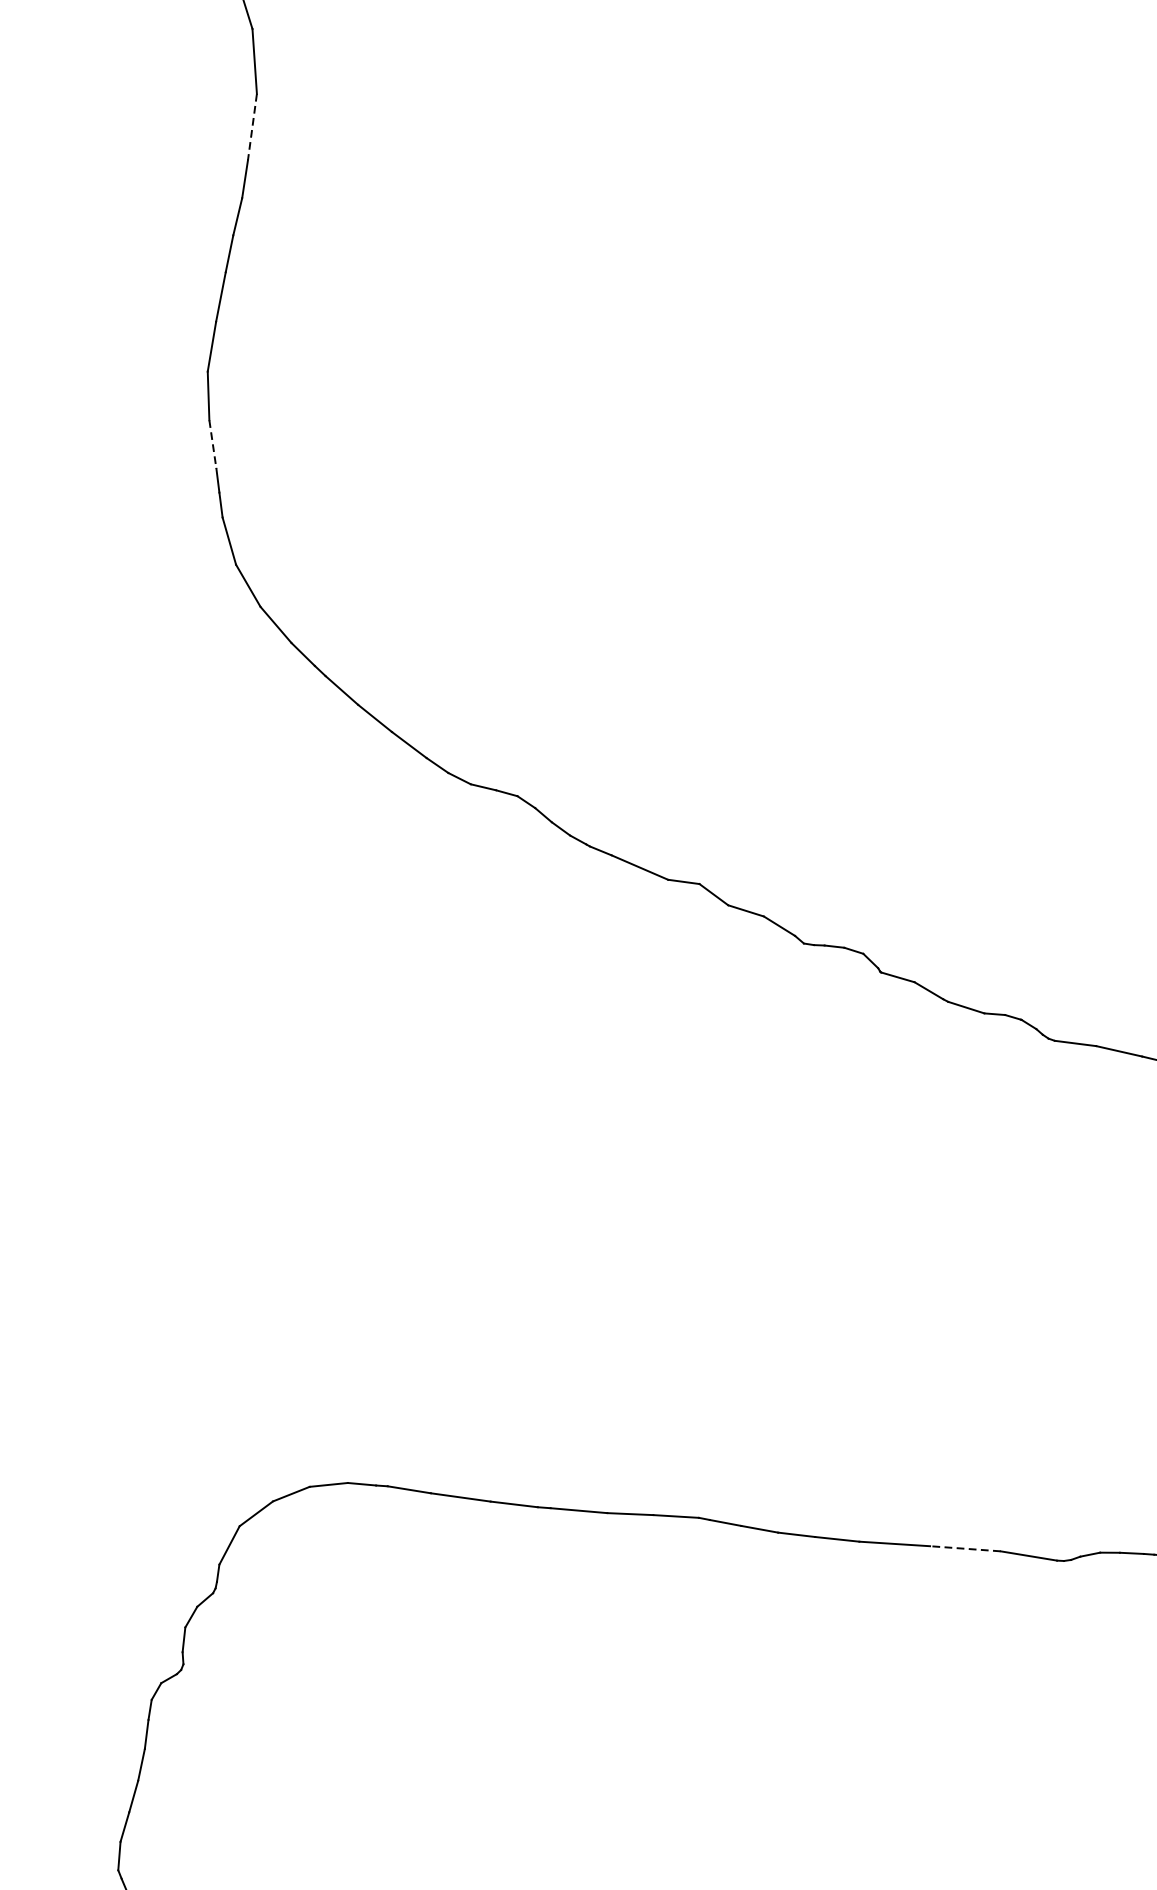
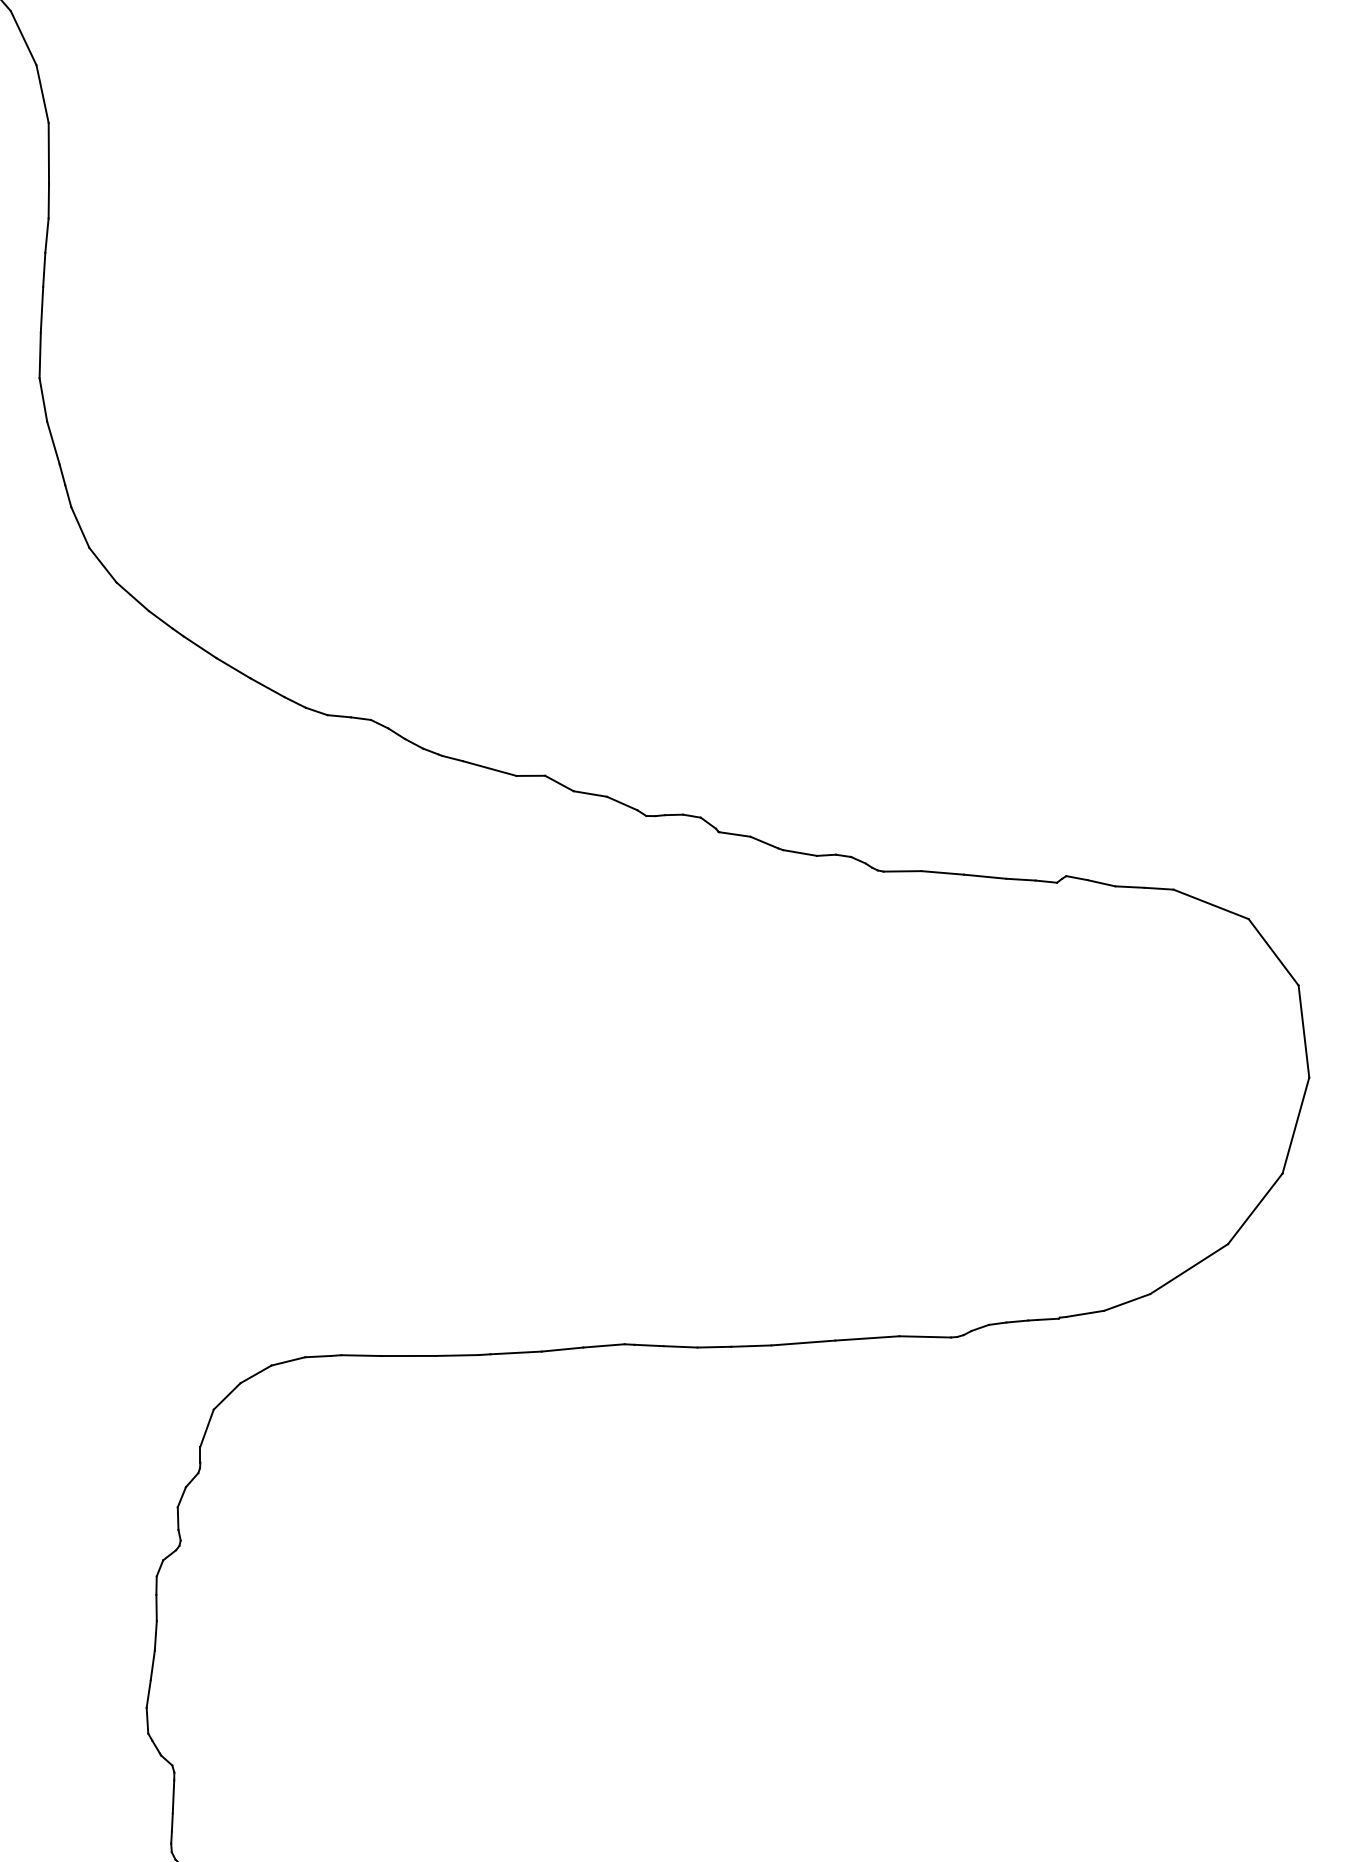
line: (252, 127) -> (48, 153), dashed -> solid
line: (212, 445) -> (53, 443), dashed -> solid
line: (964, 1548) -> (866, 1338), dashed -> solid

